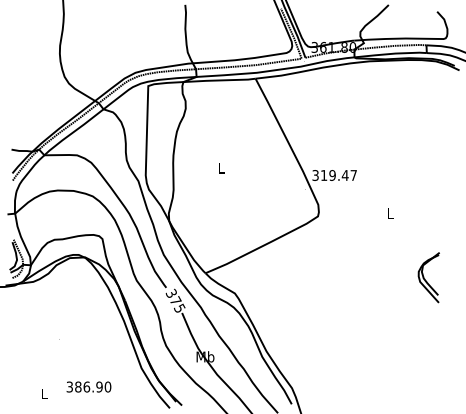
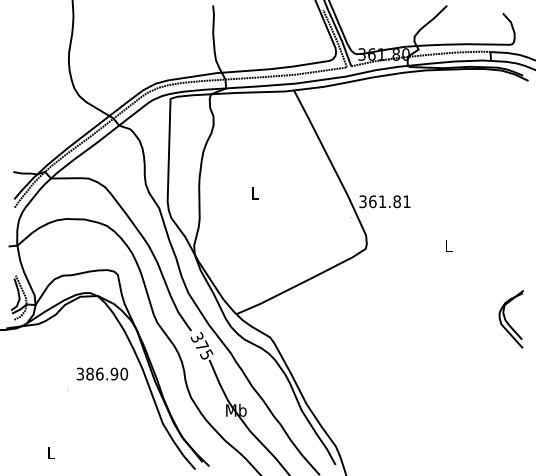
text: (338, 175) -> (389, 201), 319.47 -> 361.81
part: (428, 277) -> (510, 319), moved
text: (89, 386) -> (102, 373), moved

